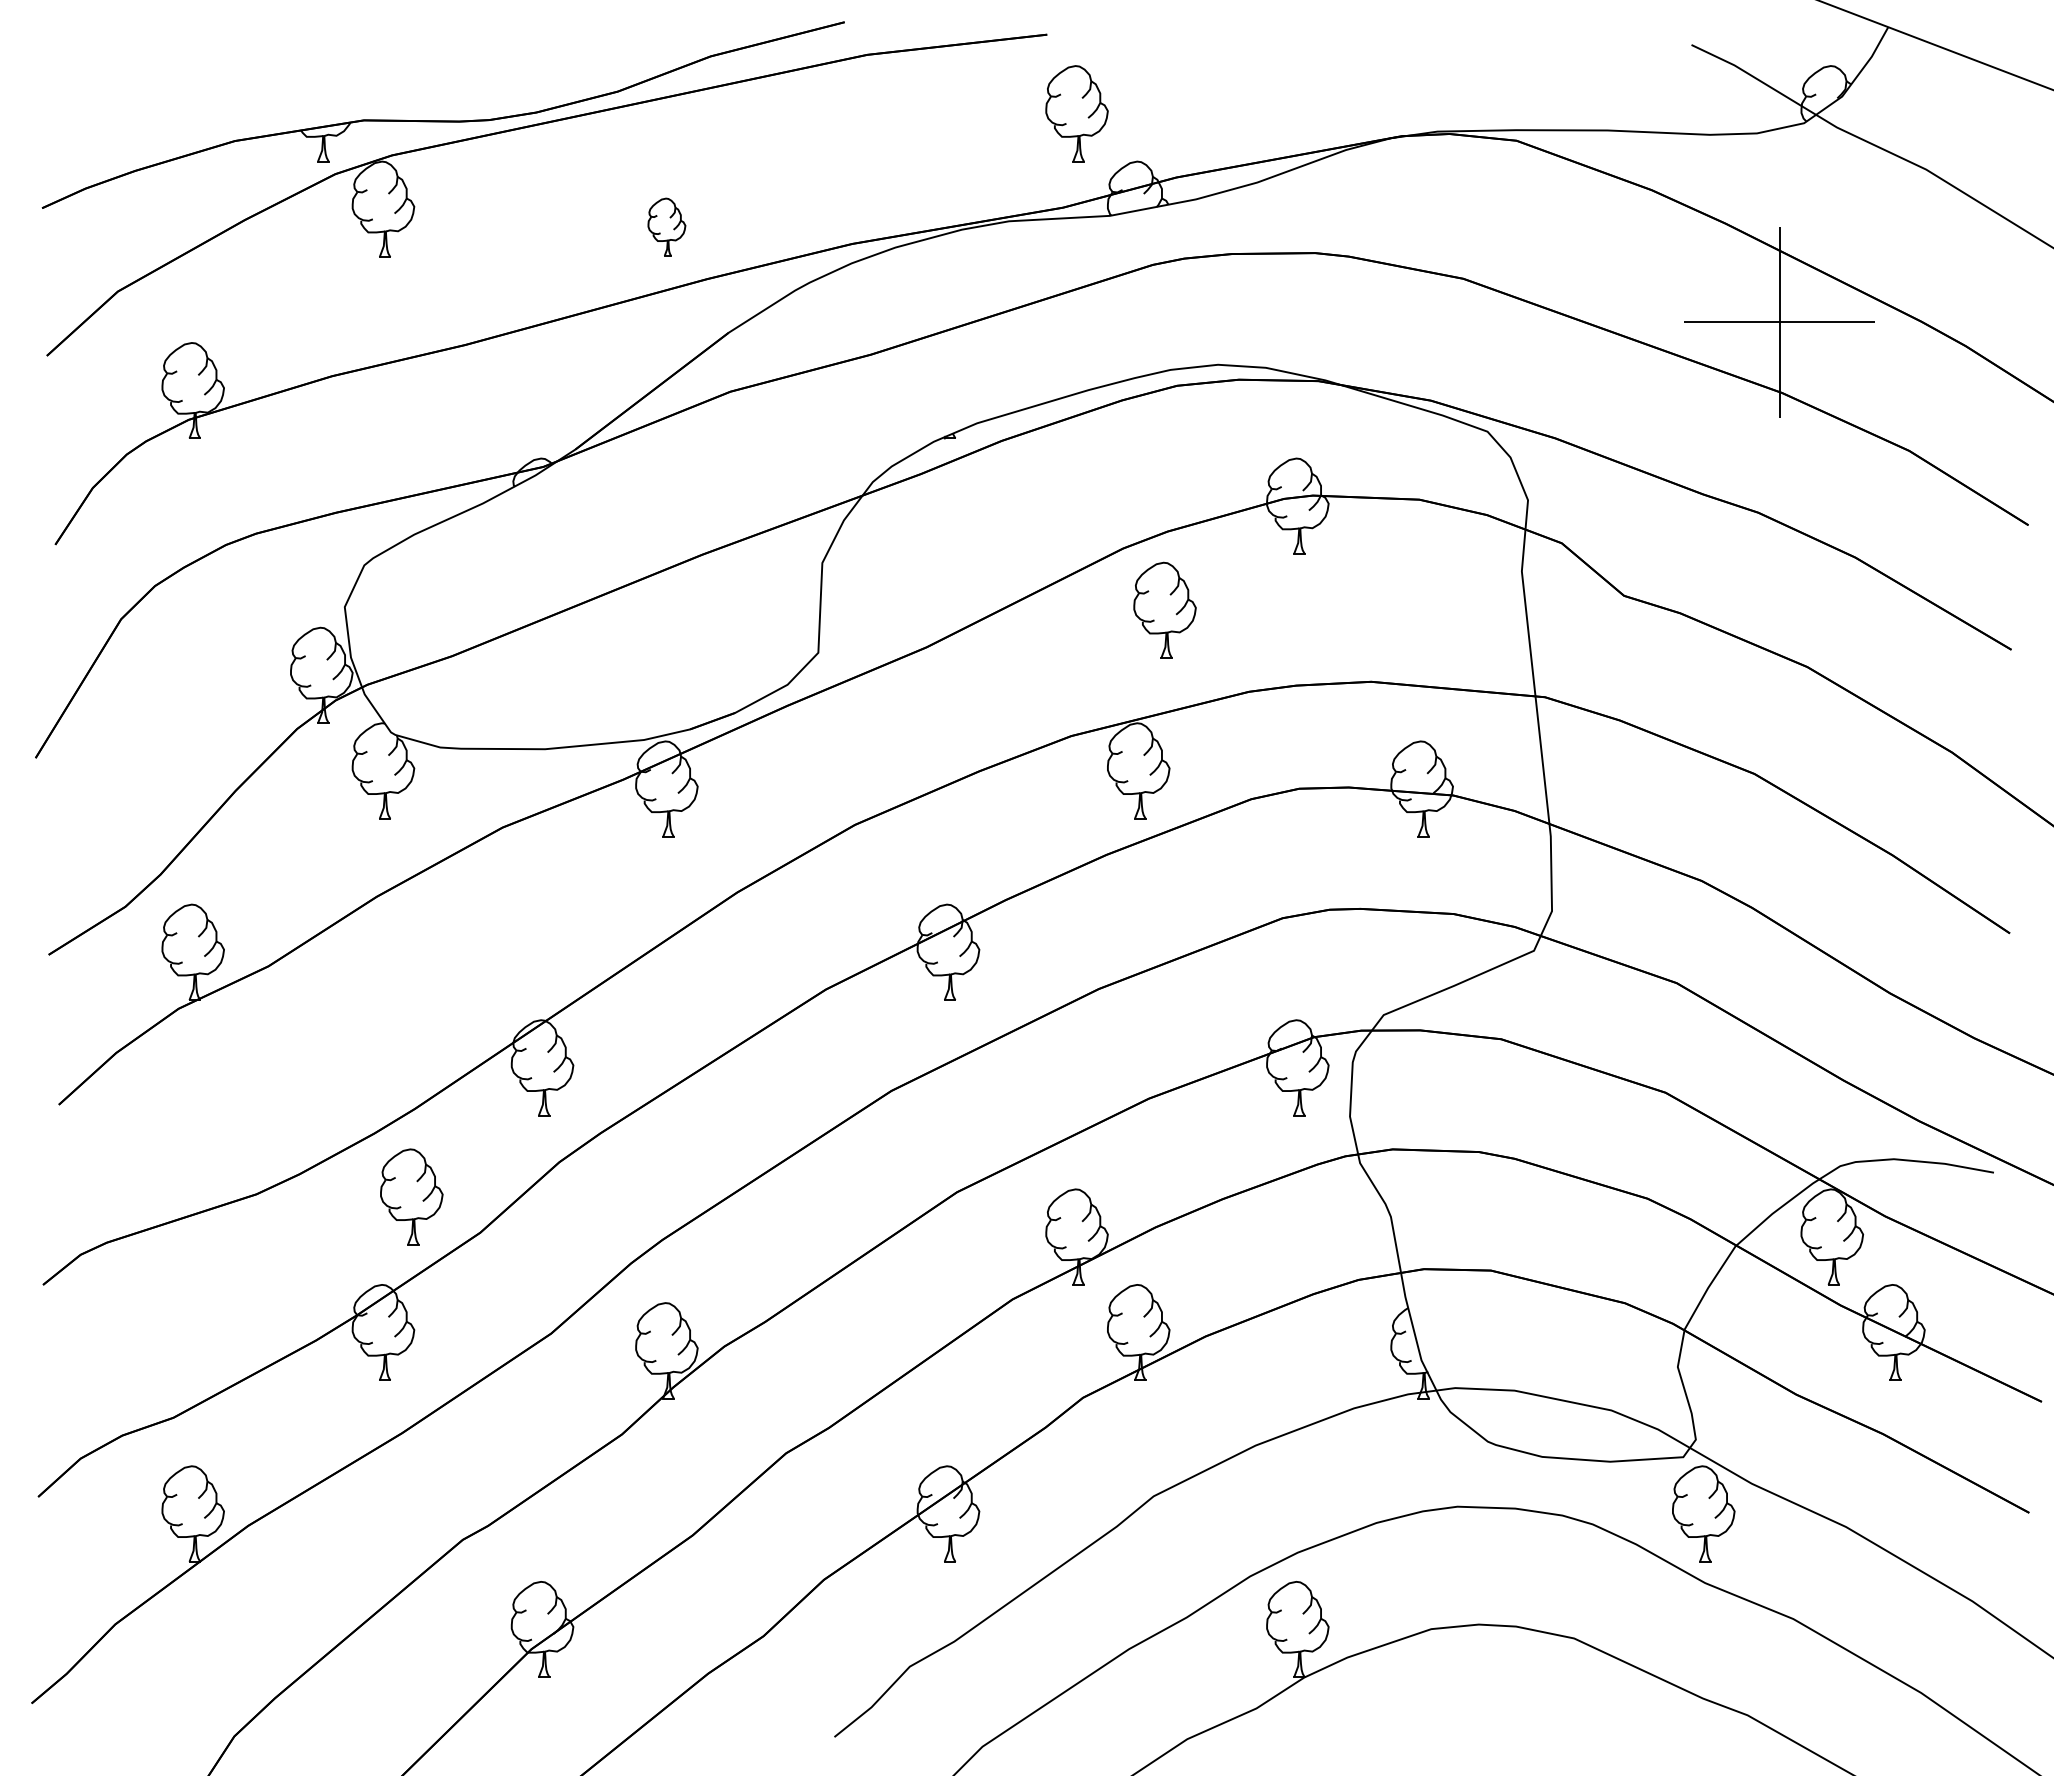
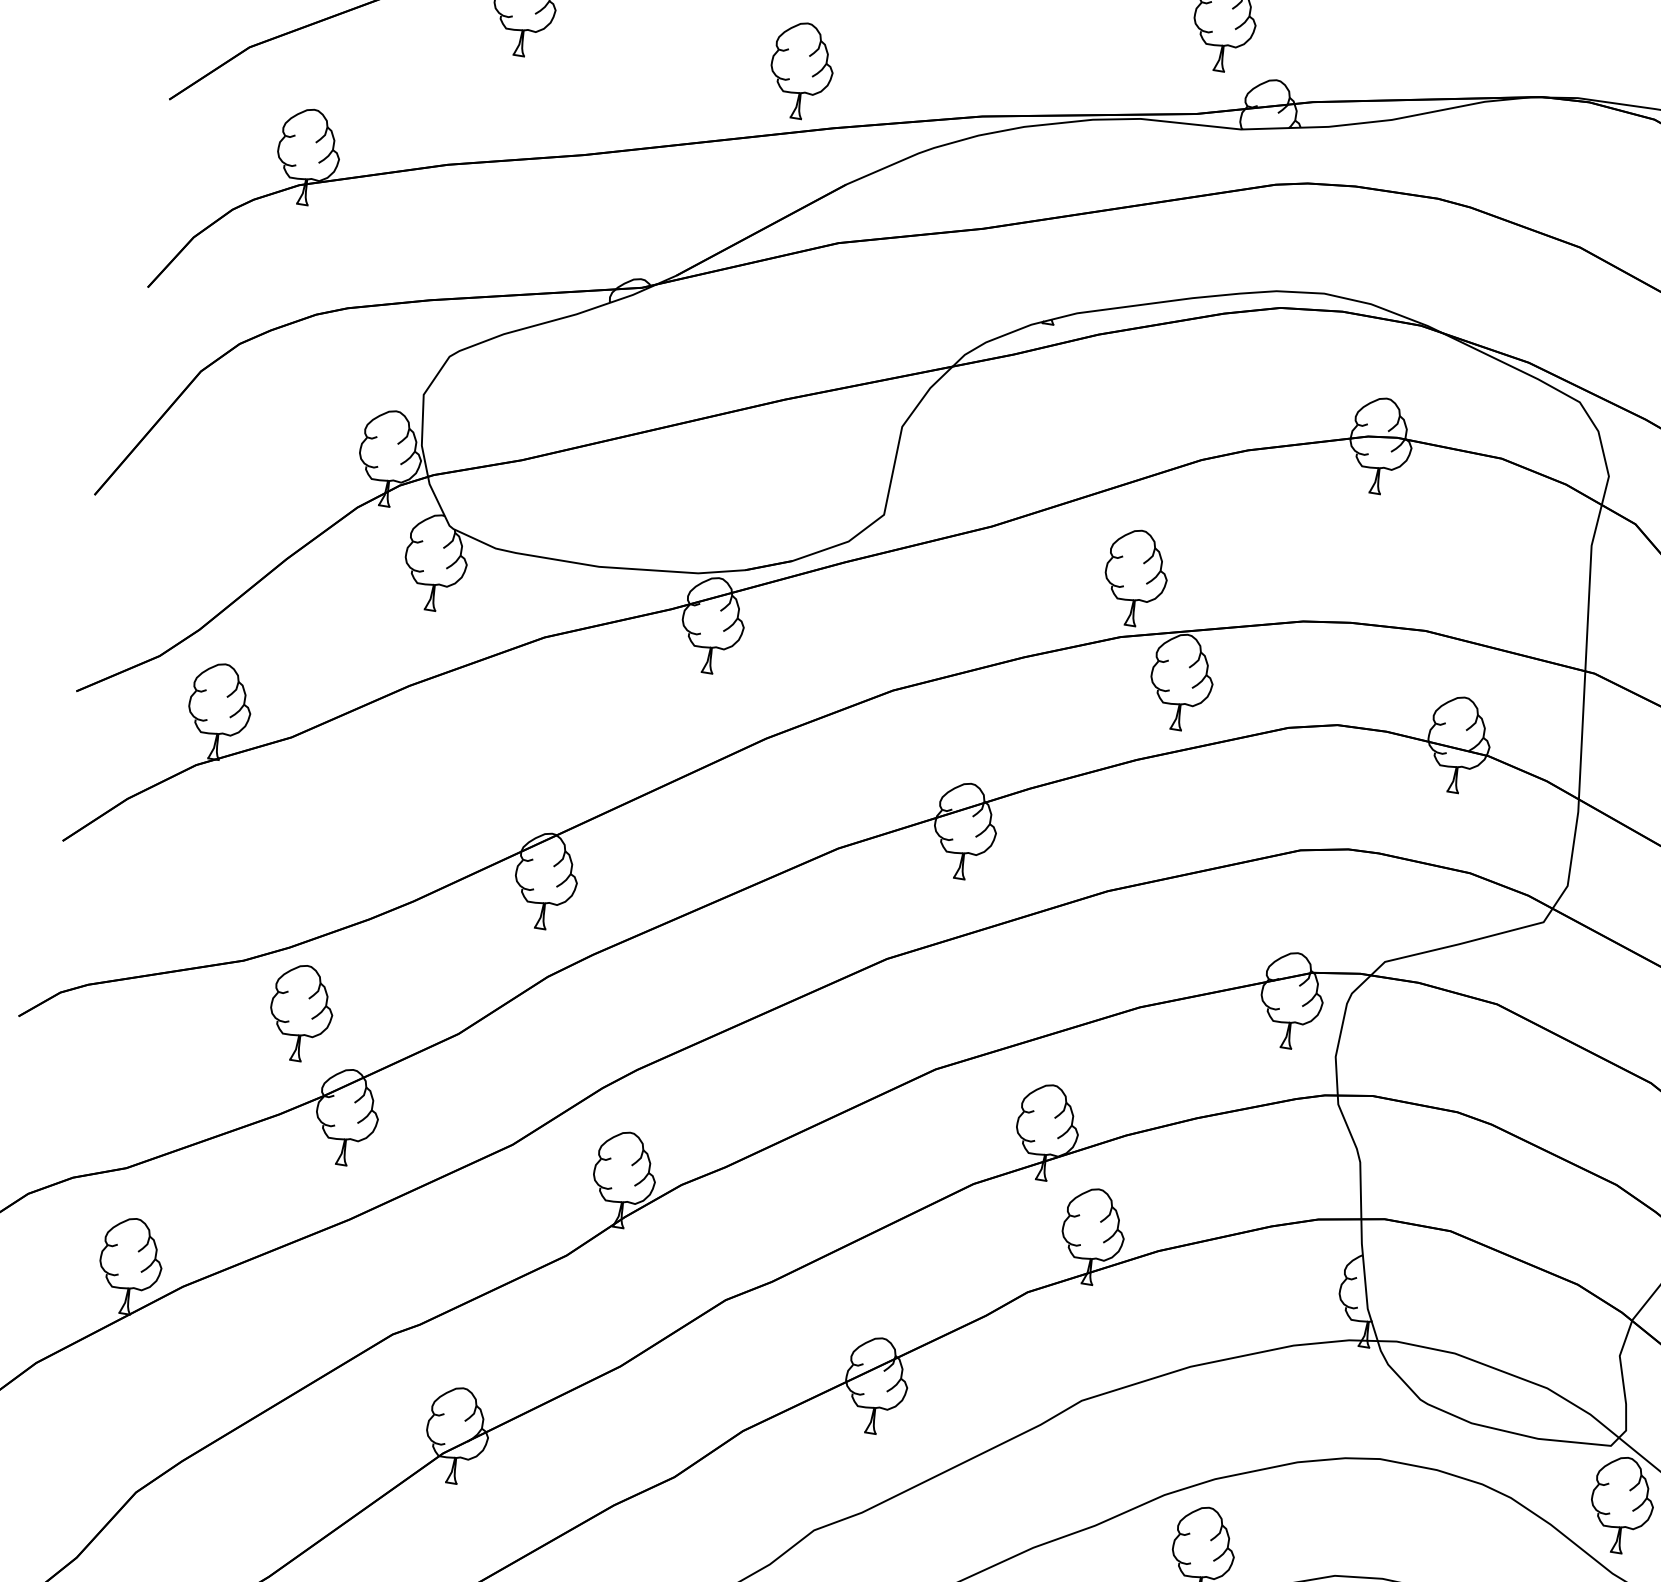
part: (666, 226) -> (801, 69), size x1.67
part: (1164, 609) -> (1135, 577), moved
part: (411, 1196) -> (301, 1012), moved

